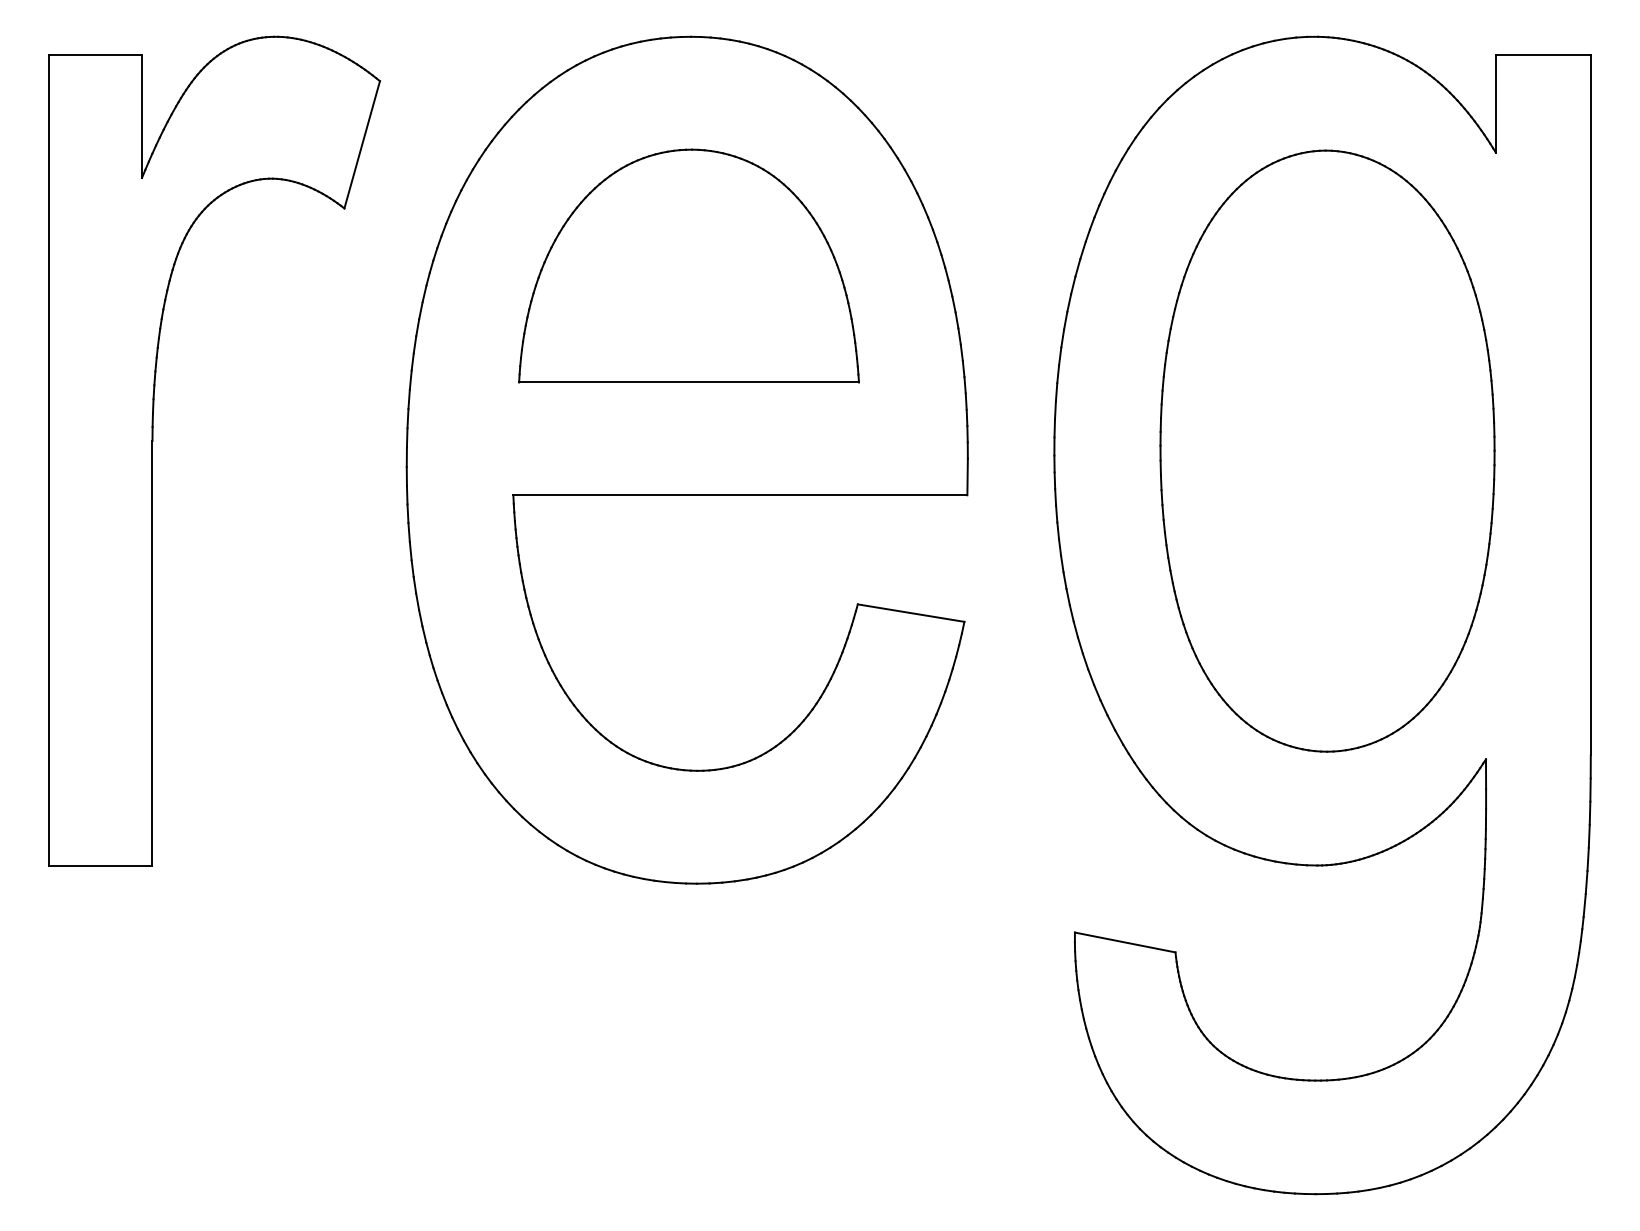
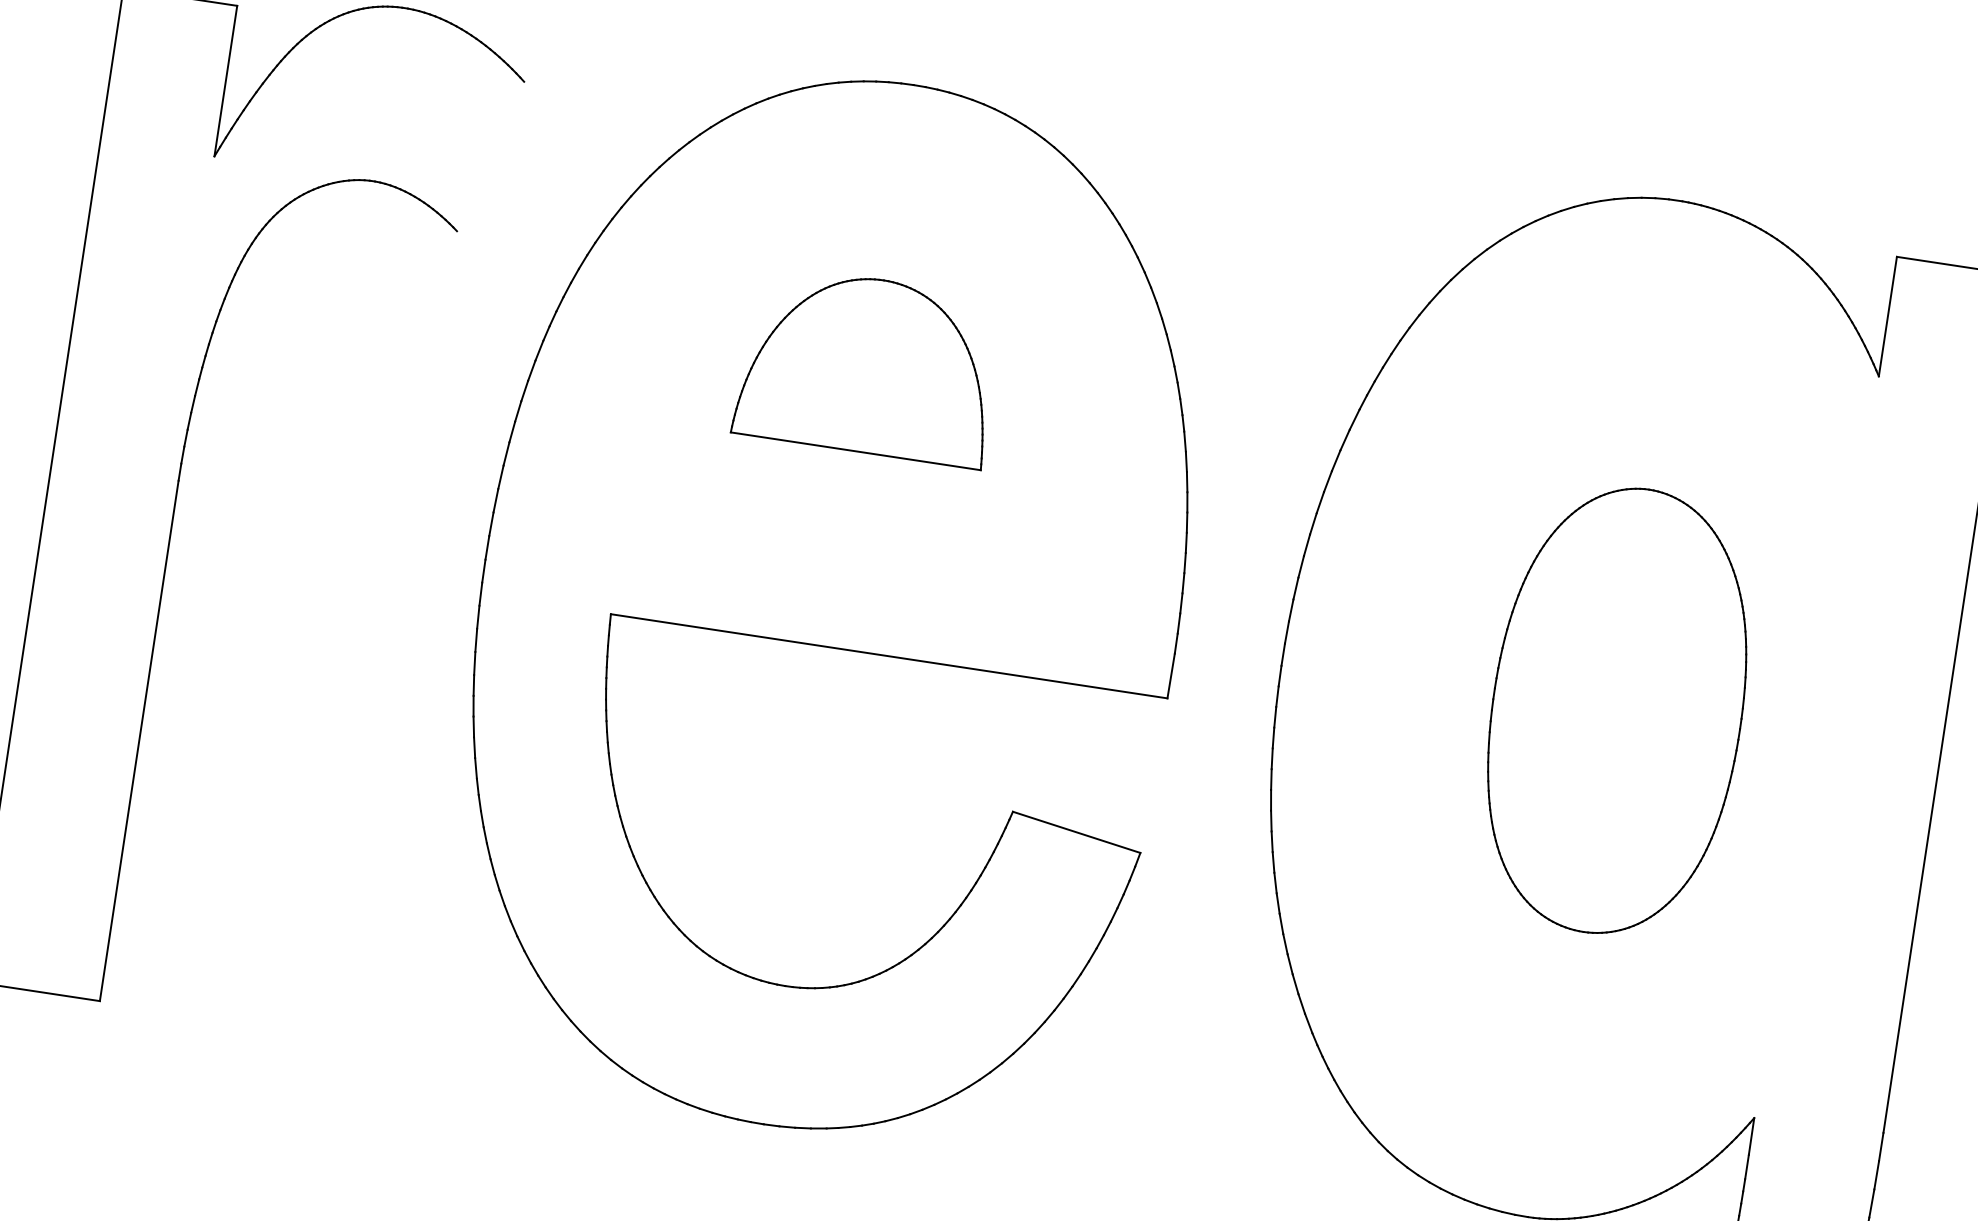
line: (361, 144) -> (489, 155), removed
part: (688, 265) -> (868, 364), size x0.6
part: (1327, 450) -> (1617, 710), size x0.6

